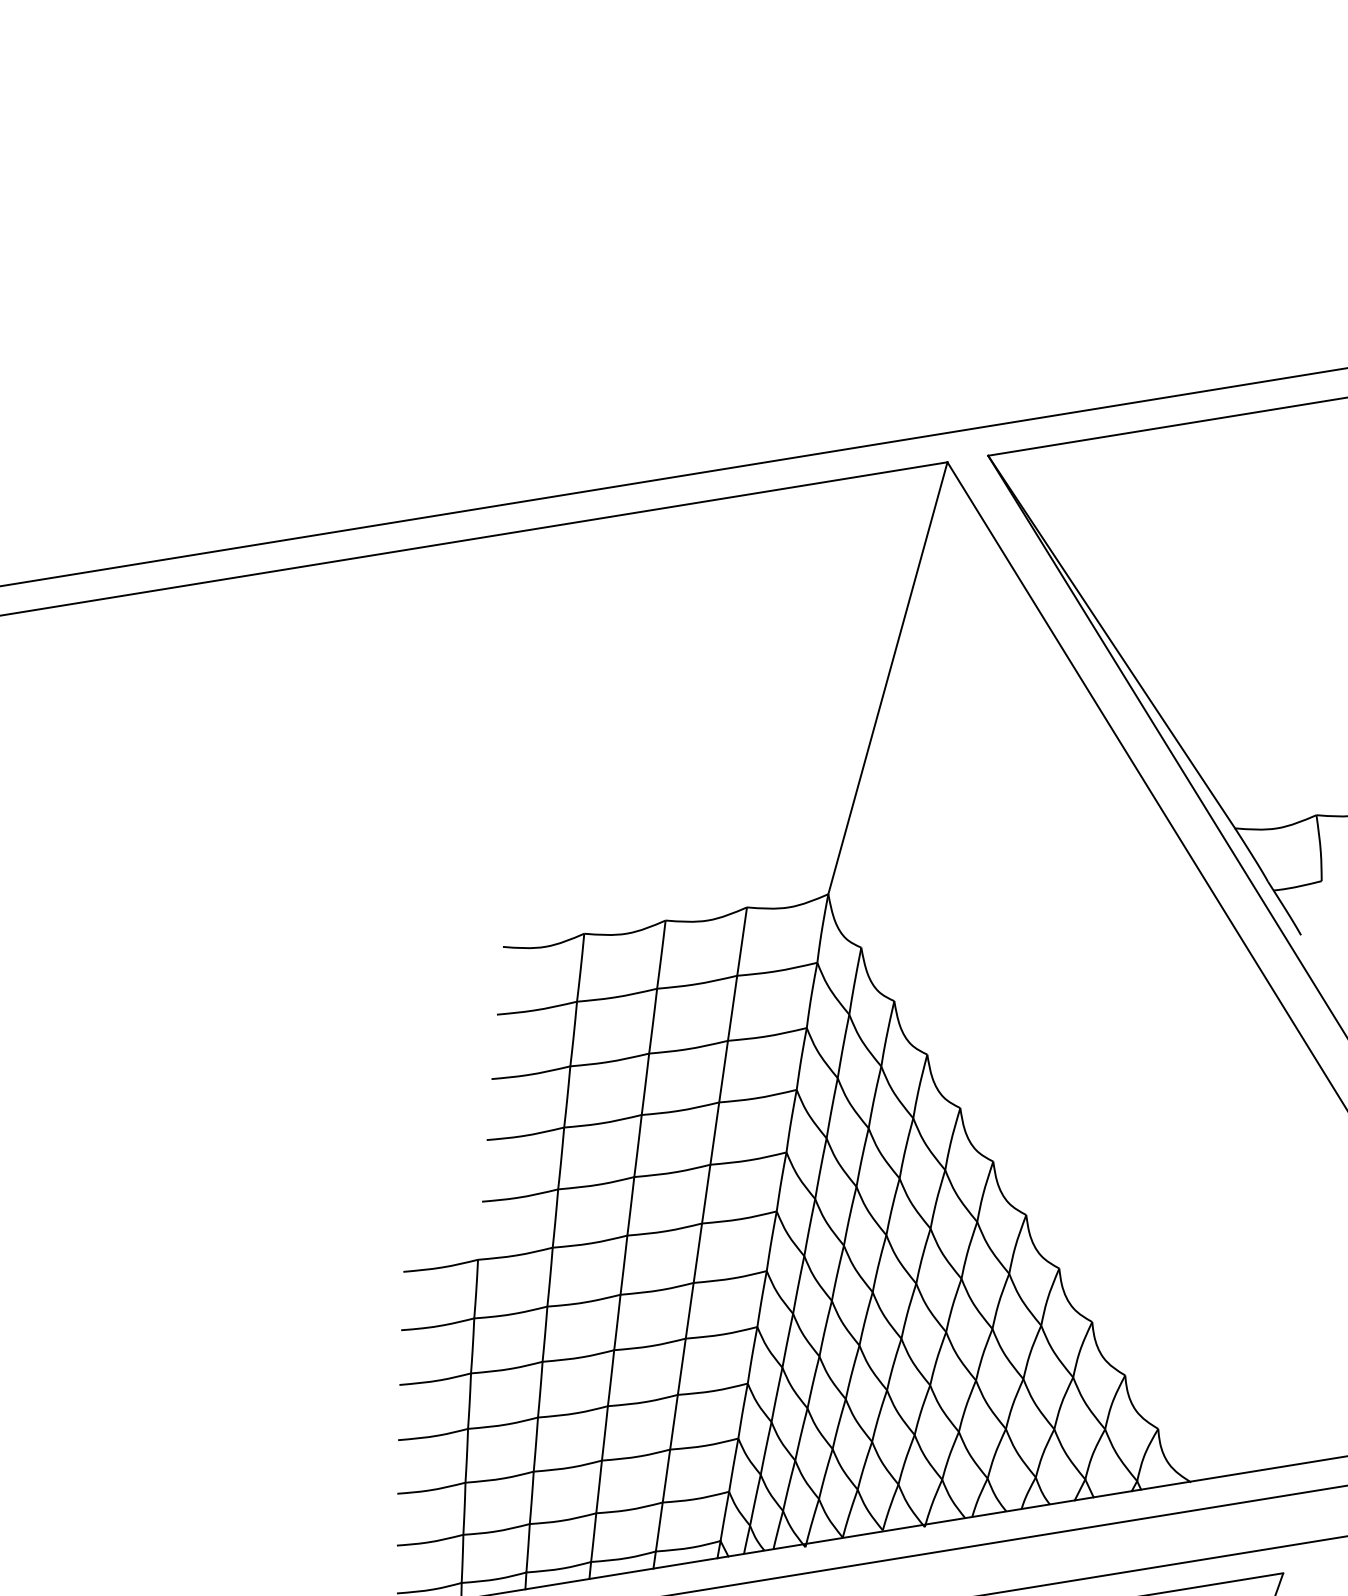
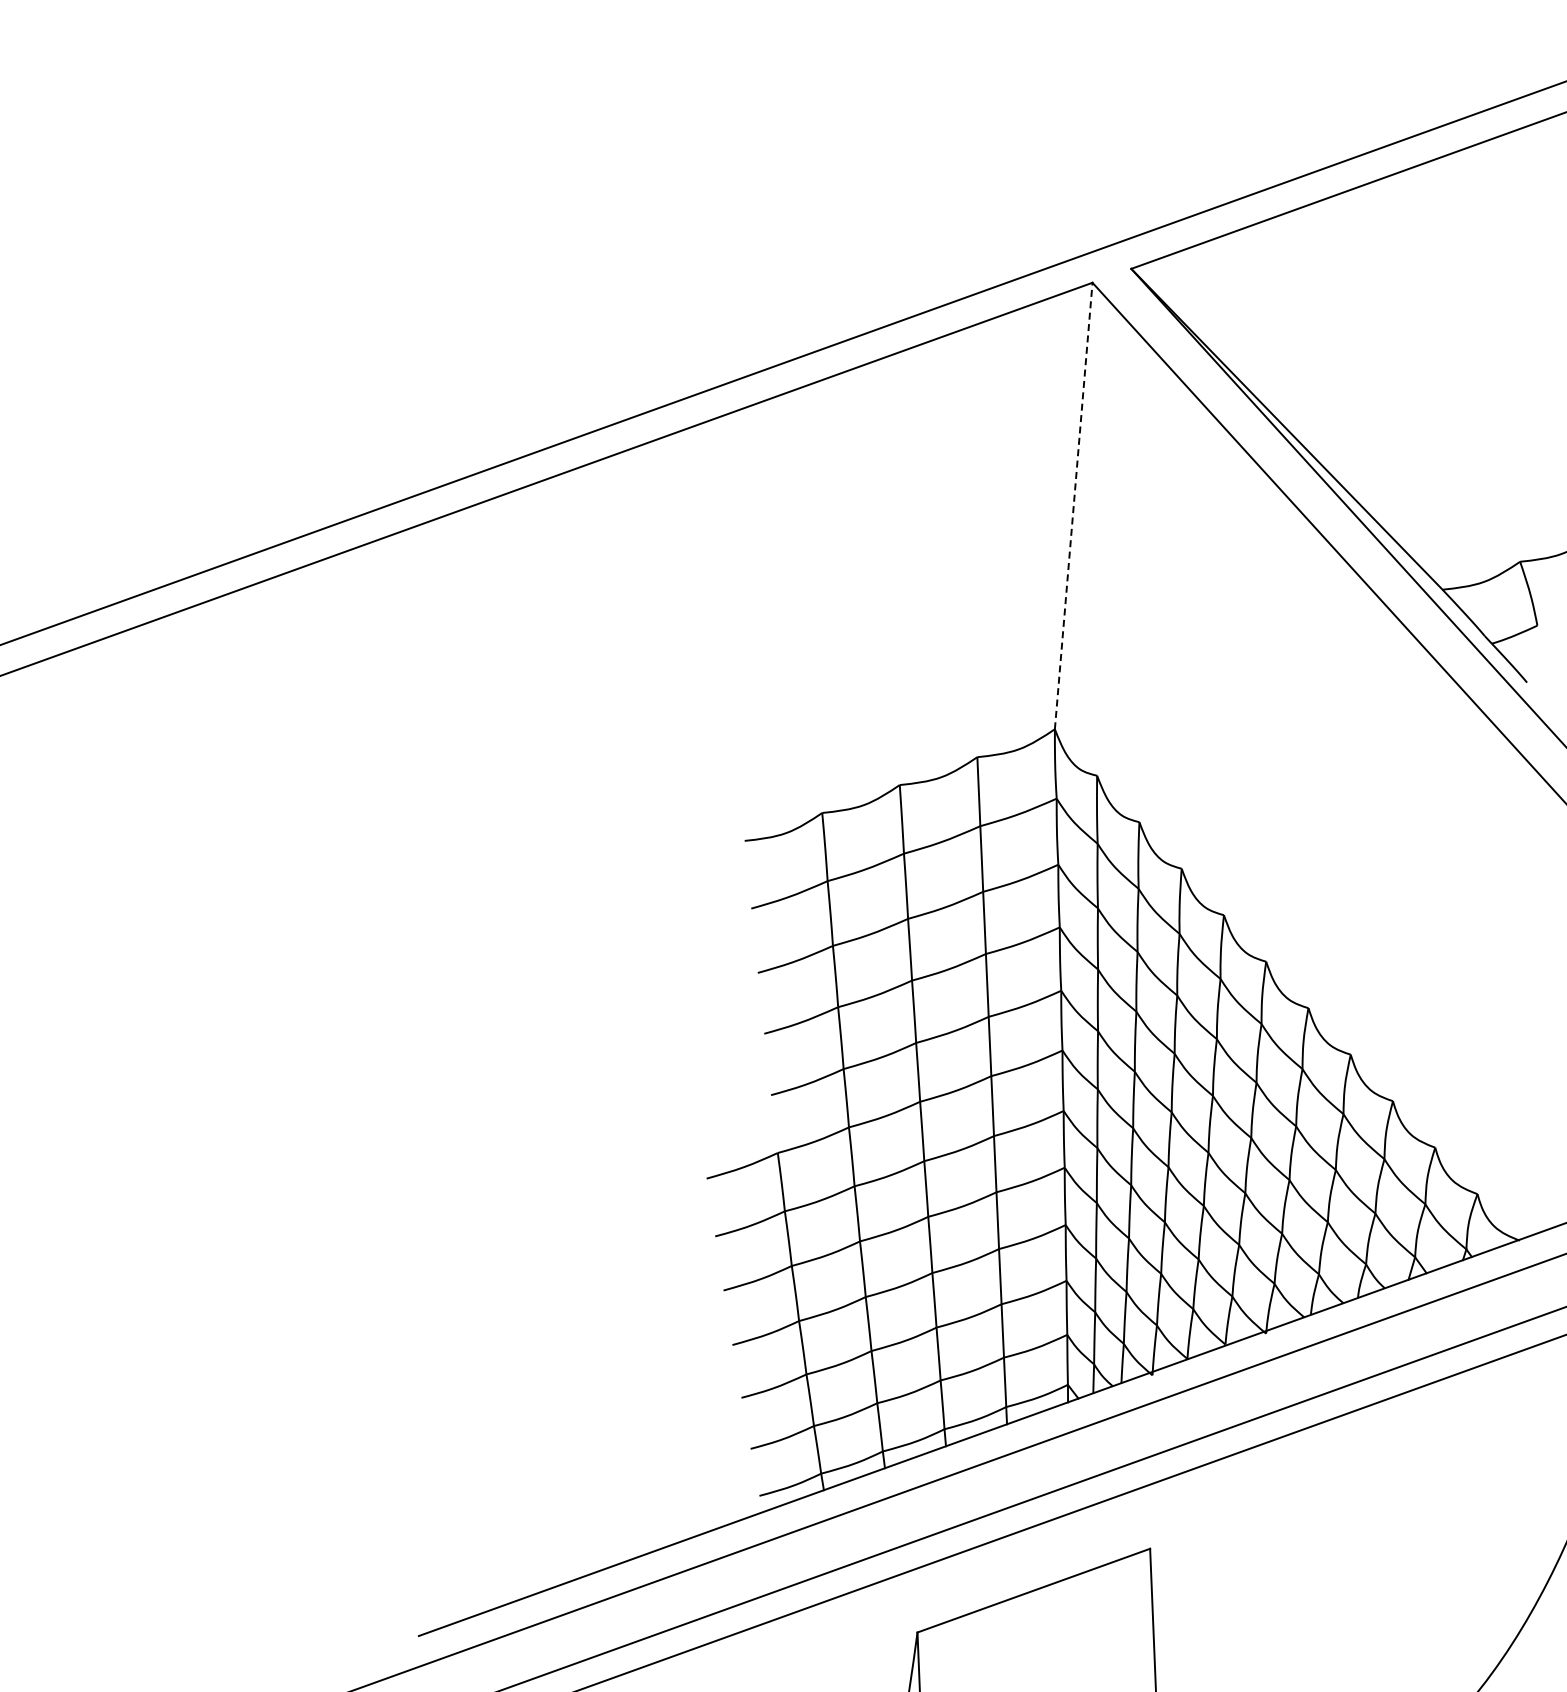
line: (887, 677) -> (1073, 505), solid -> dashed

